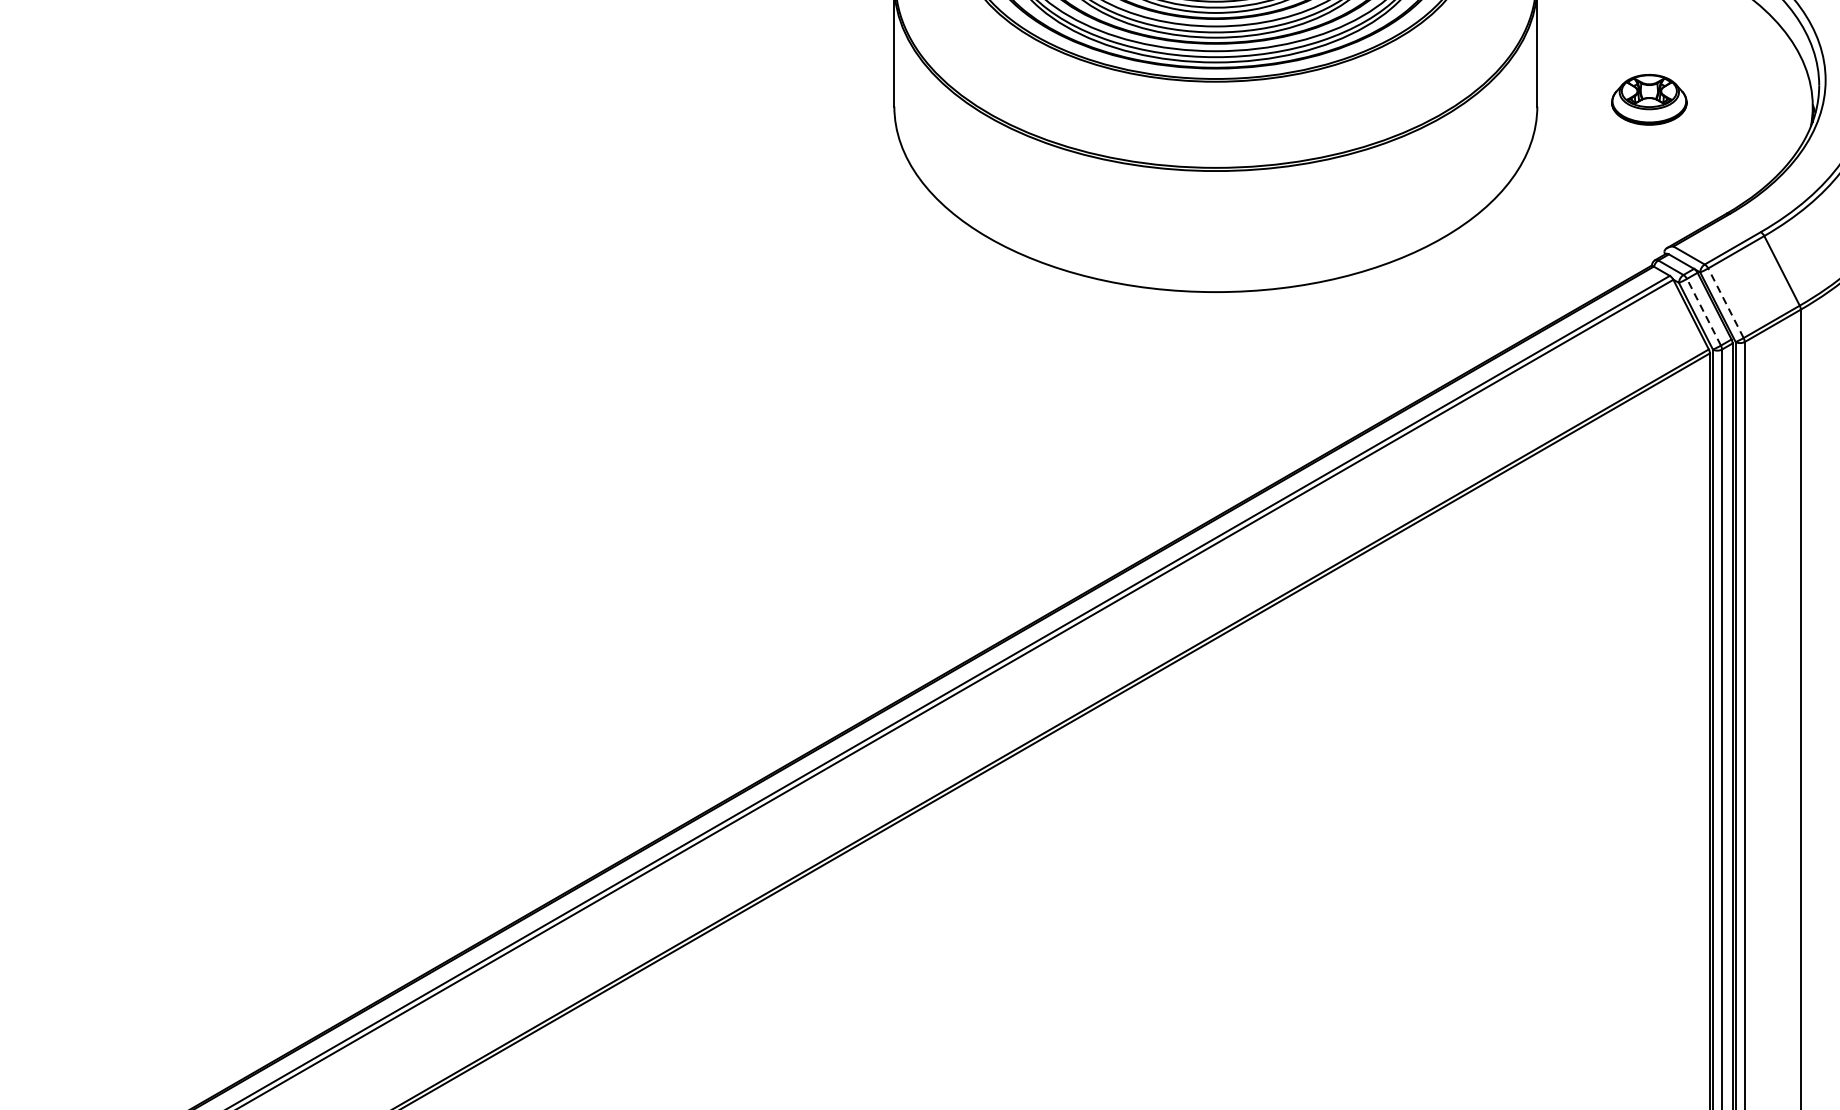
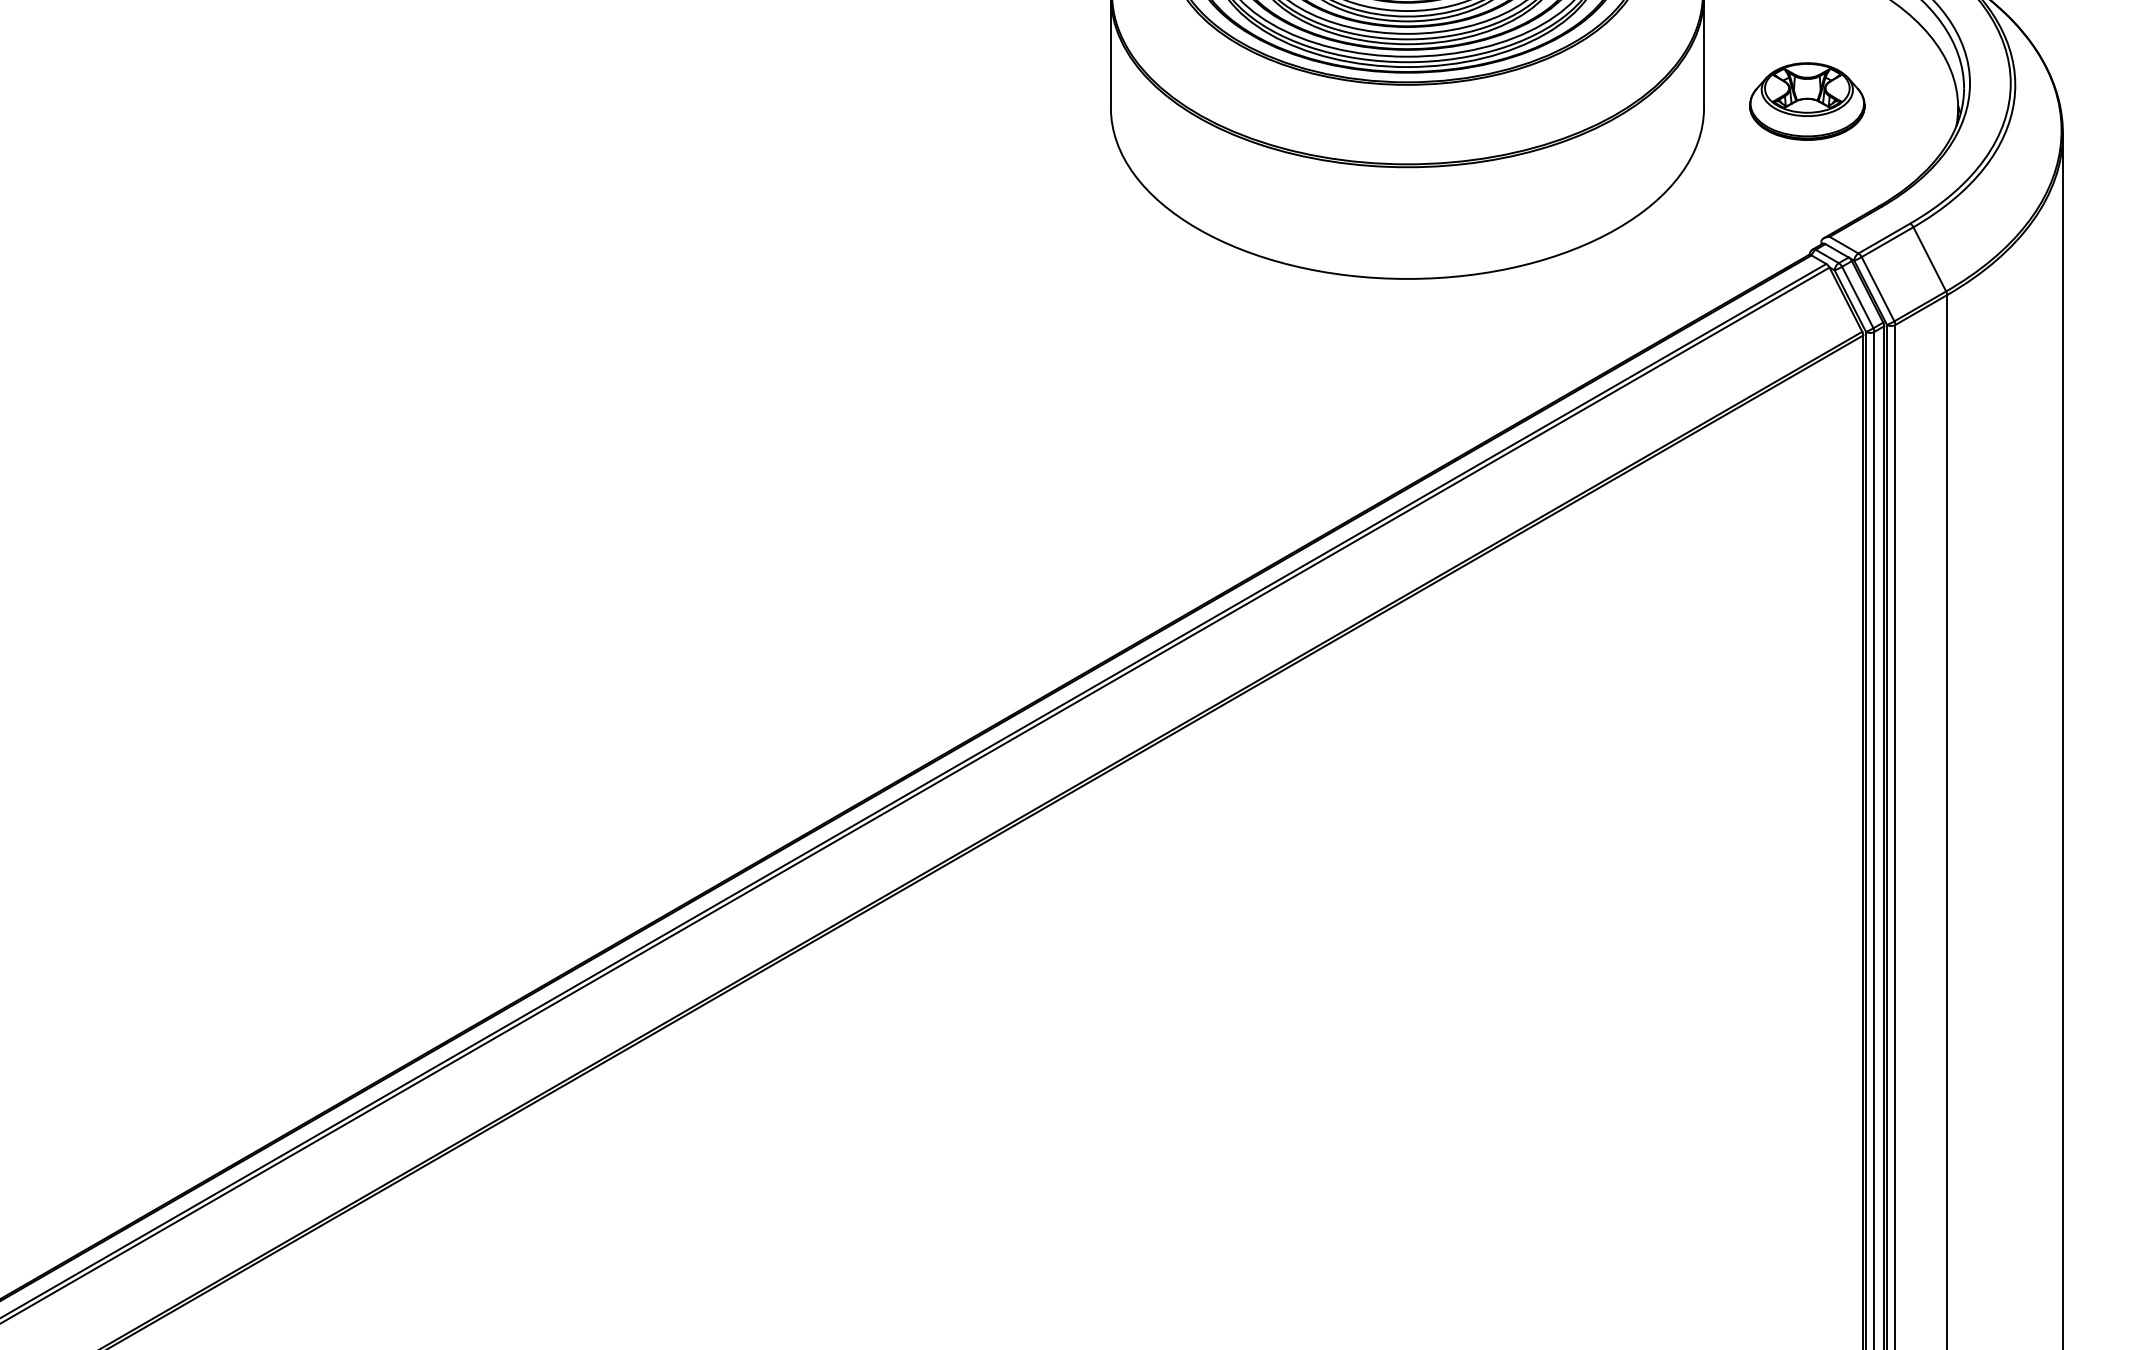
part: (1649, 99) -> (1807, 101), size x1.67
line: (1725, 302) -> (1877, 288), dashed -> solid
line: (1703, 312) -> (1857, 297), dashed -> solid

